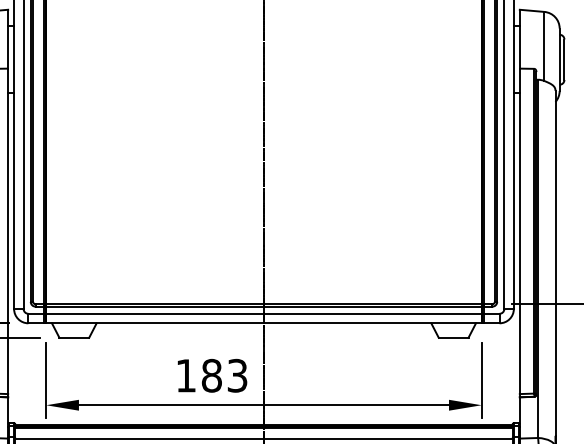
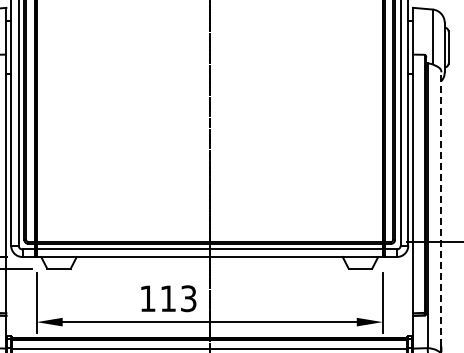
line: (555, 262) -> (441, 208), solid -> dashed
text: (212, 375) -> (168, 298), 183 -> 113

